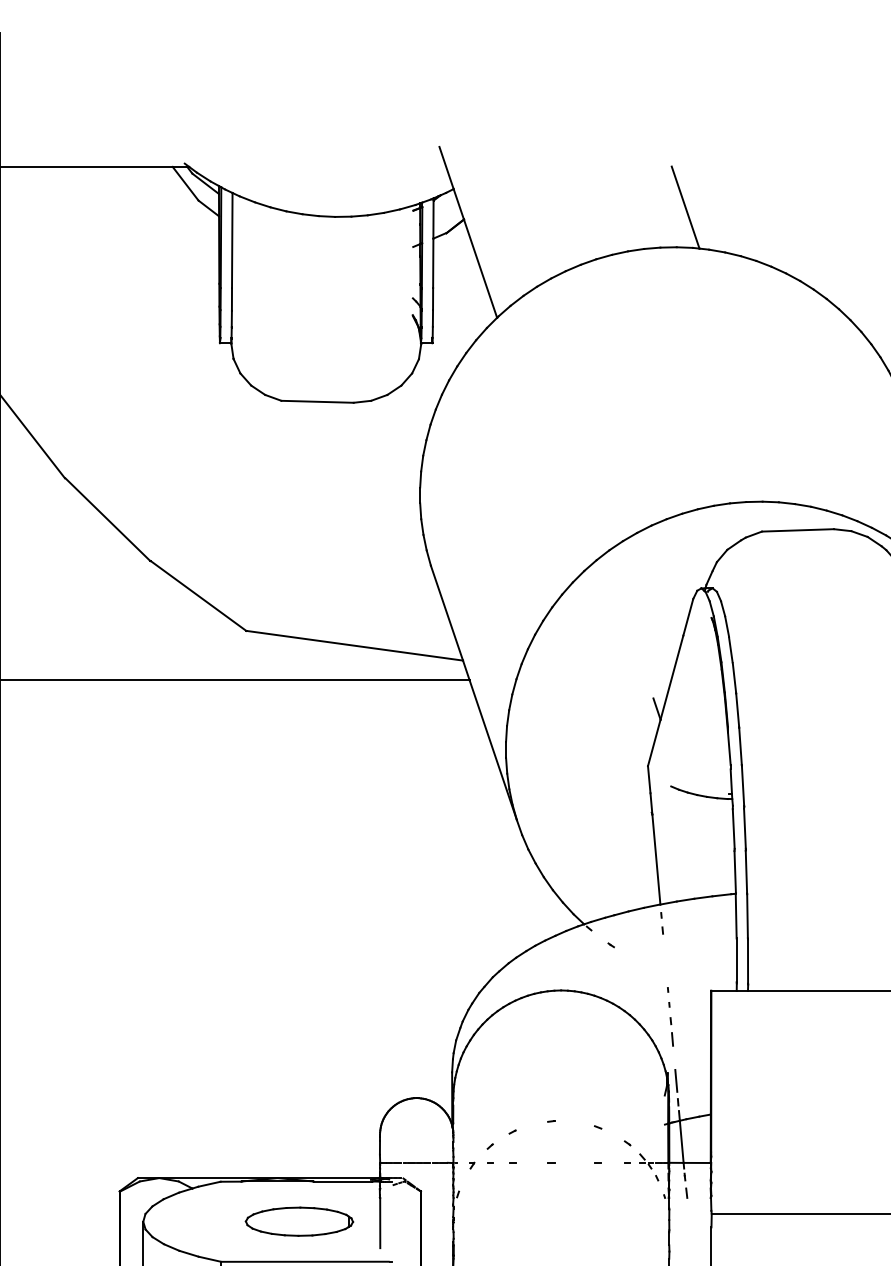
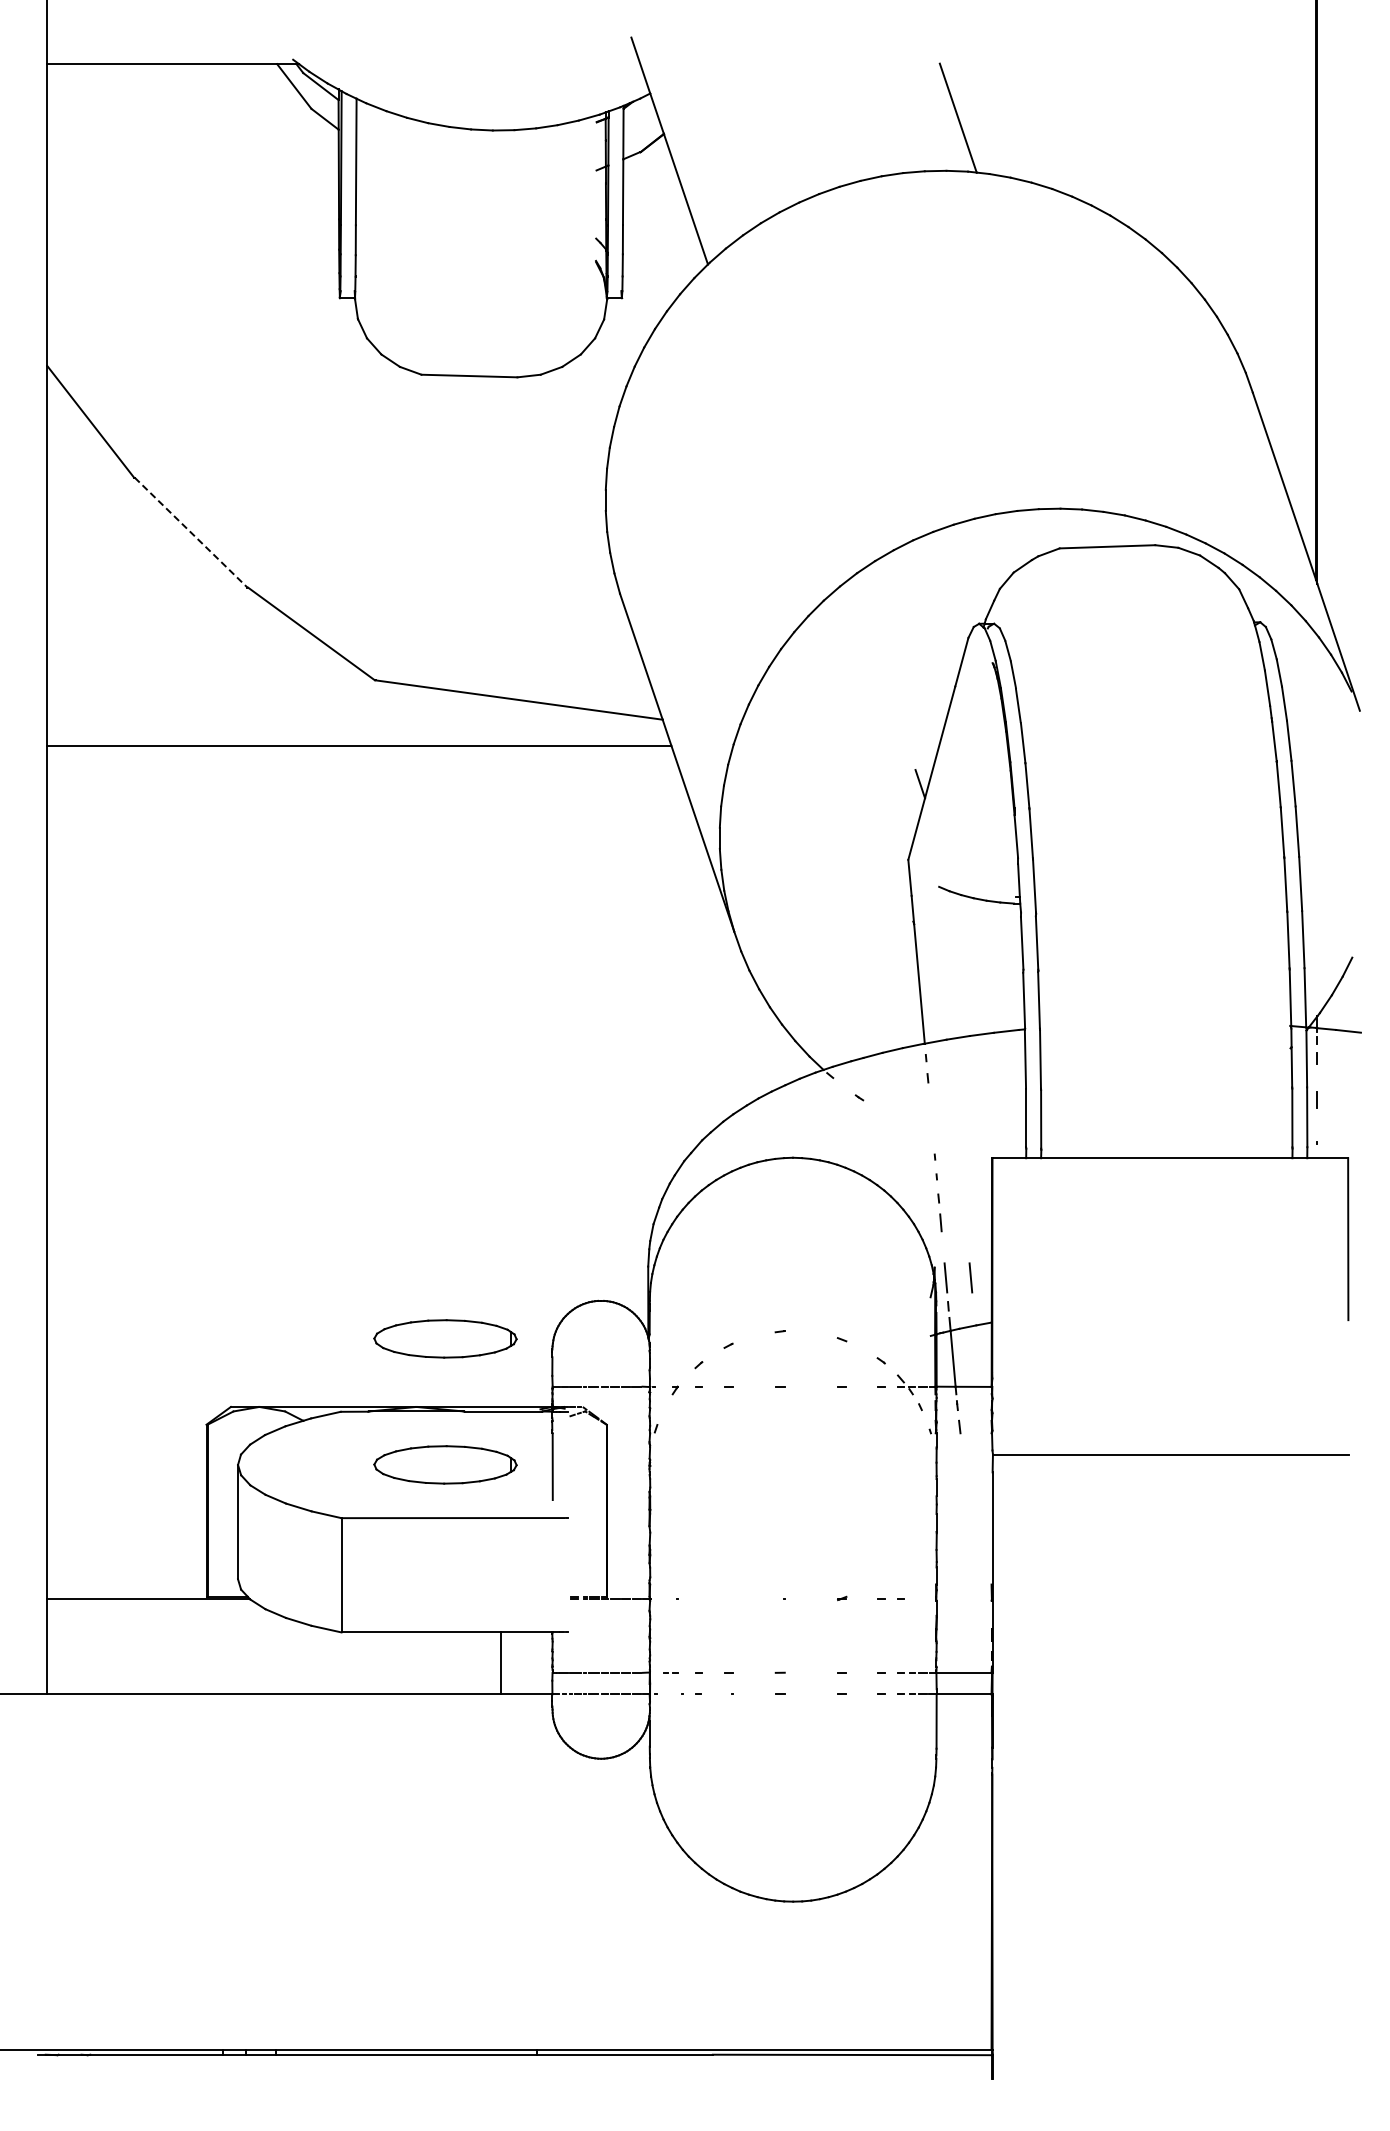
line: (108, 519) -> (191, 532), solid -> dashed
line: (694, 1080) -> (970, 1277), added
part: (299, 1126) -> (445, 1338), added

